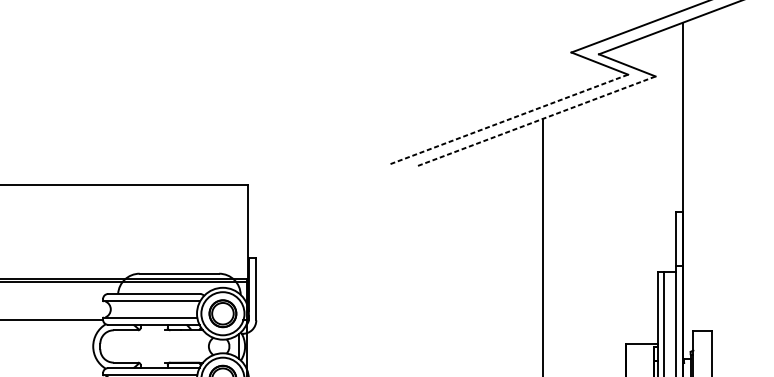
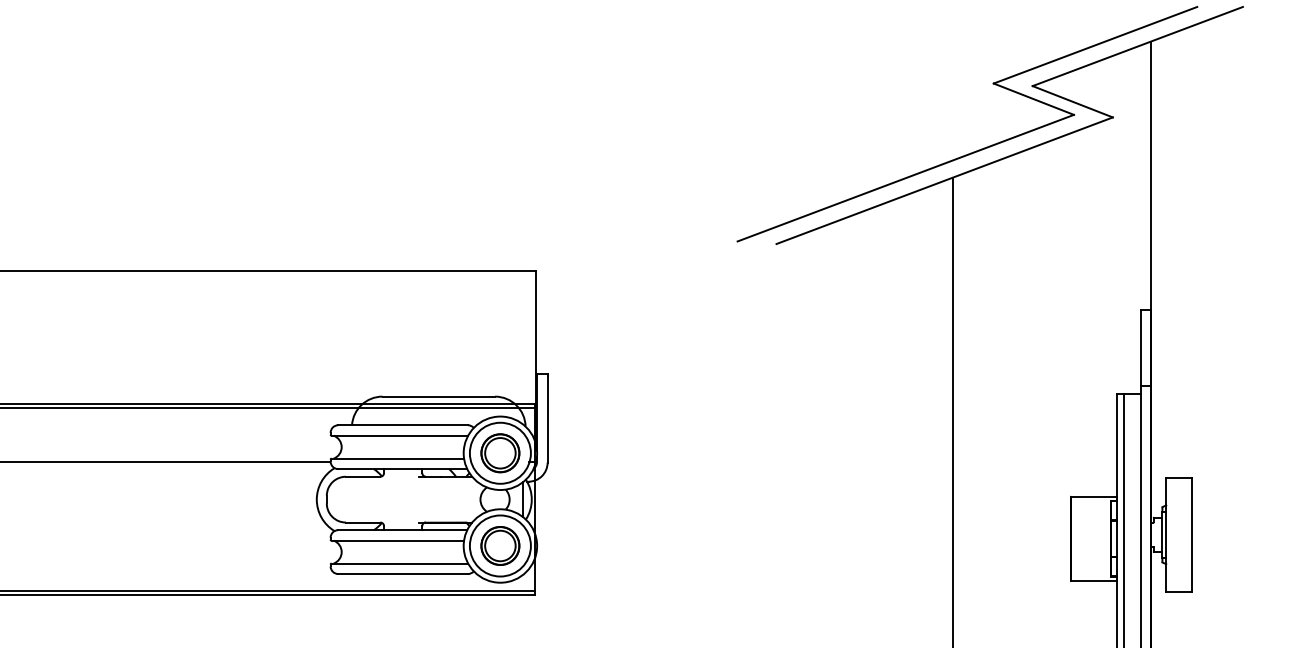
line: (509, 119) -> (905, 178), dashed -> solid
line: (536, 121) -> (944, 180), dashed -> solid

